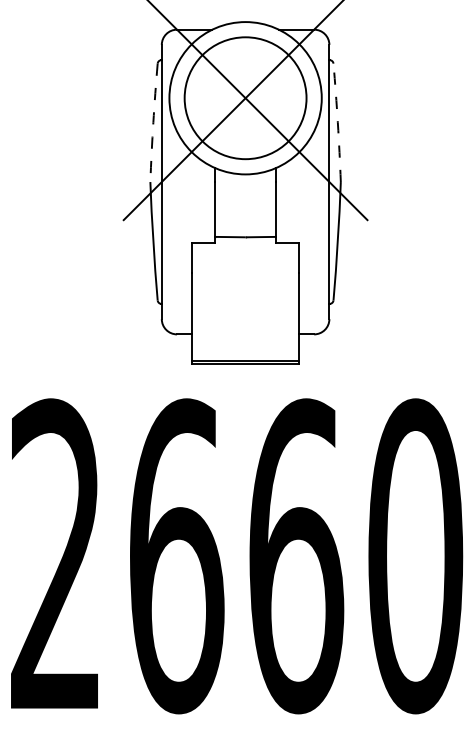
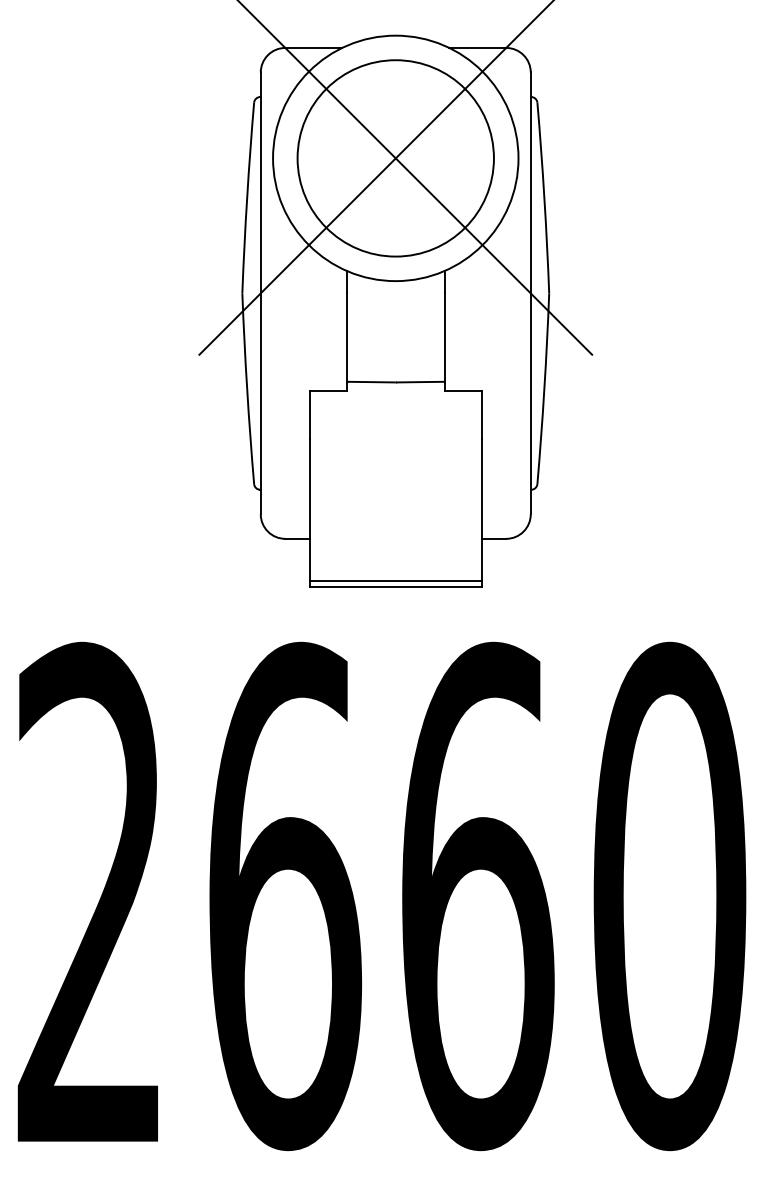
arc: (153, 122) -> (247, 197), dashed -> solid
arc: (337, 122) -> (543, 197), dashed -> solid

